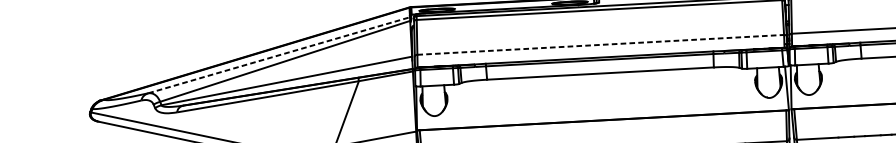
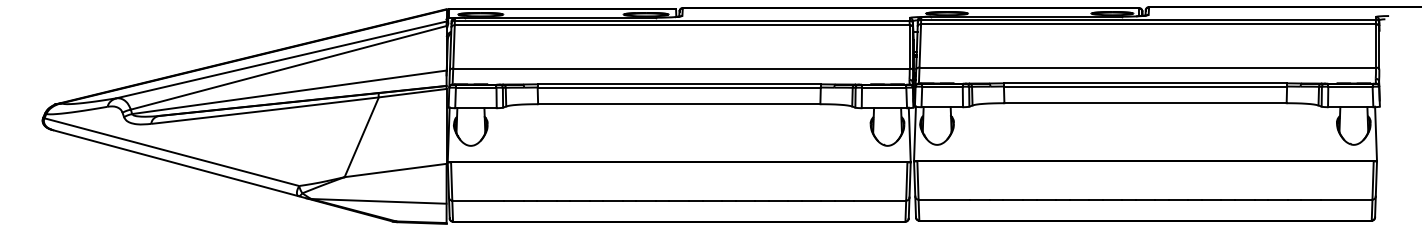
line: (600, 44) -> (681, 68), dashed -> solid
line: (279, 54) -> (282, 59), dashed -> solid

